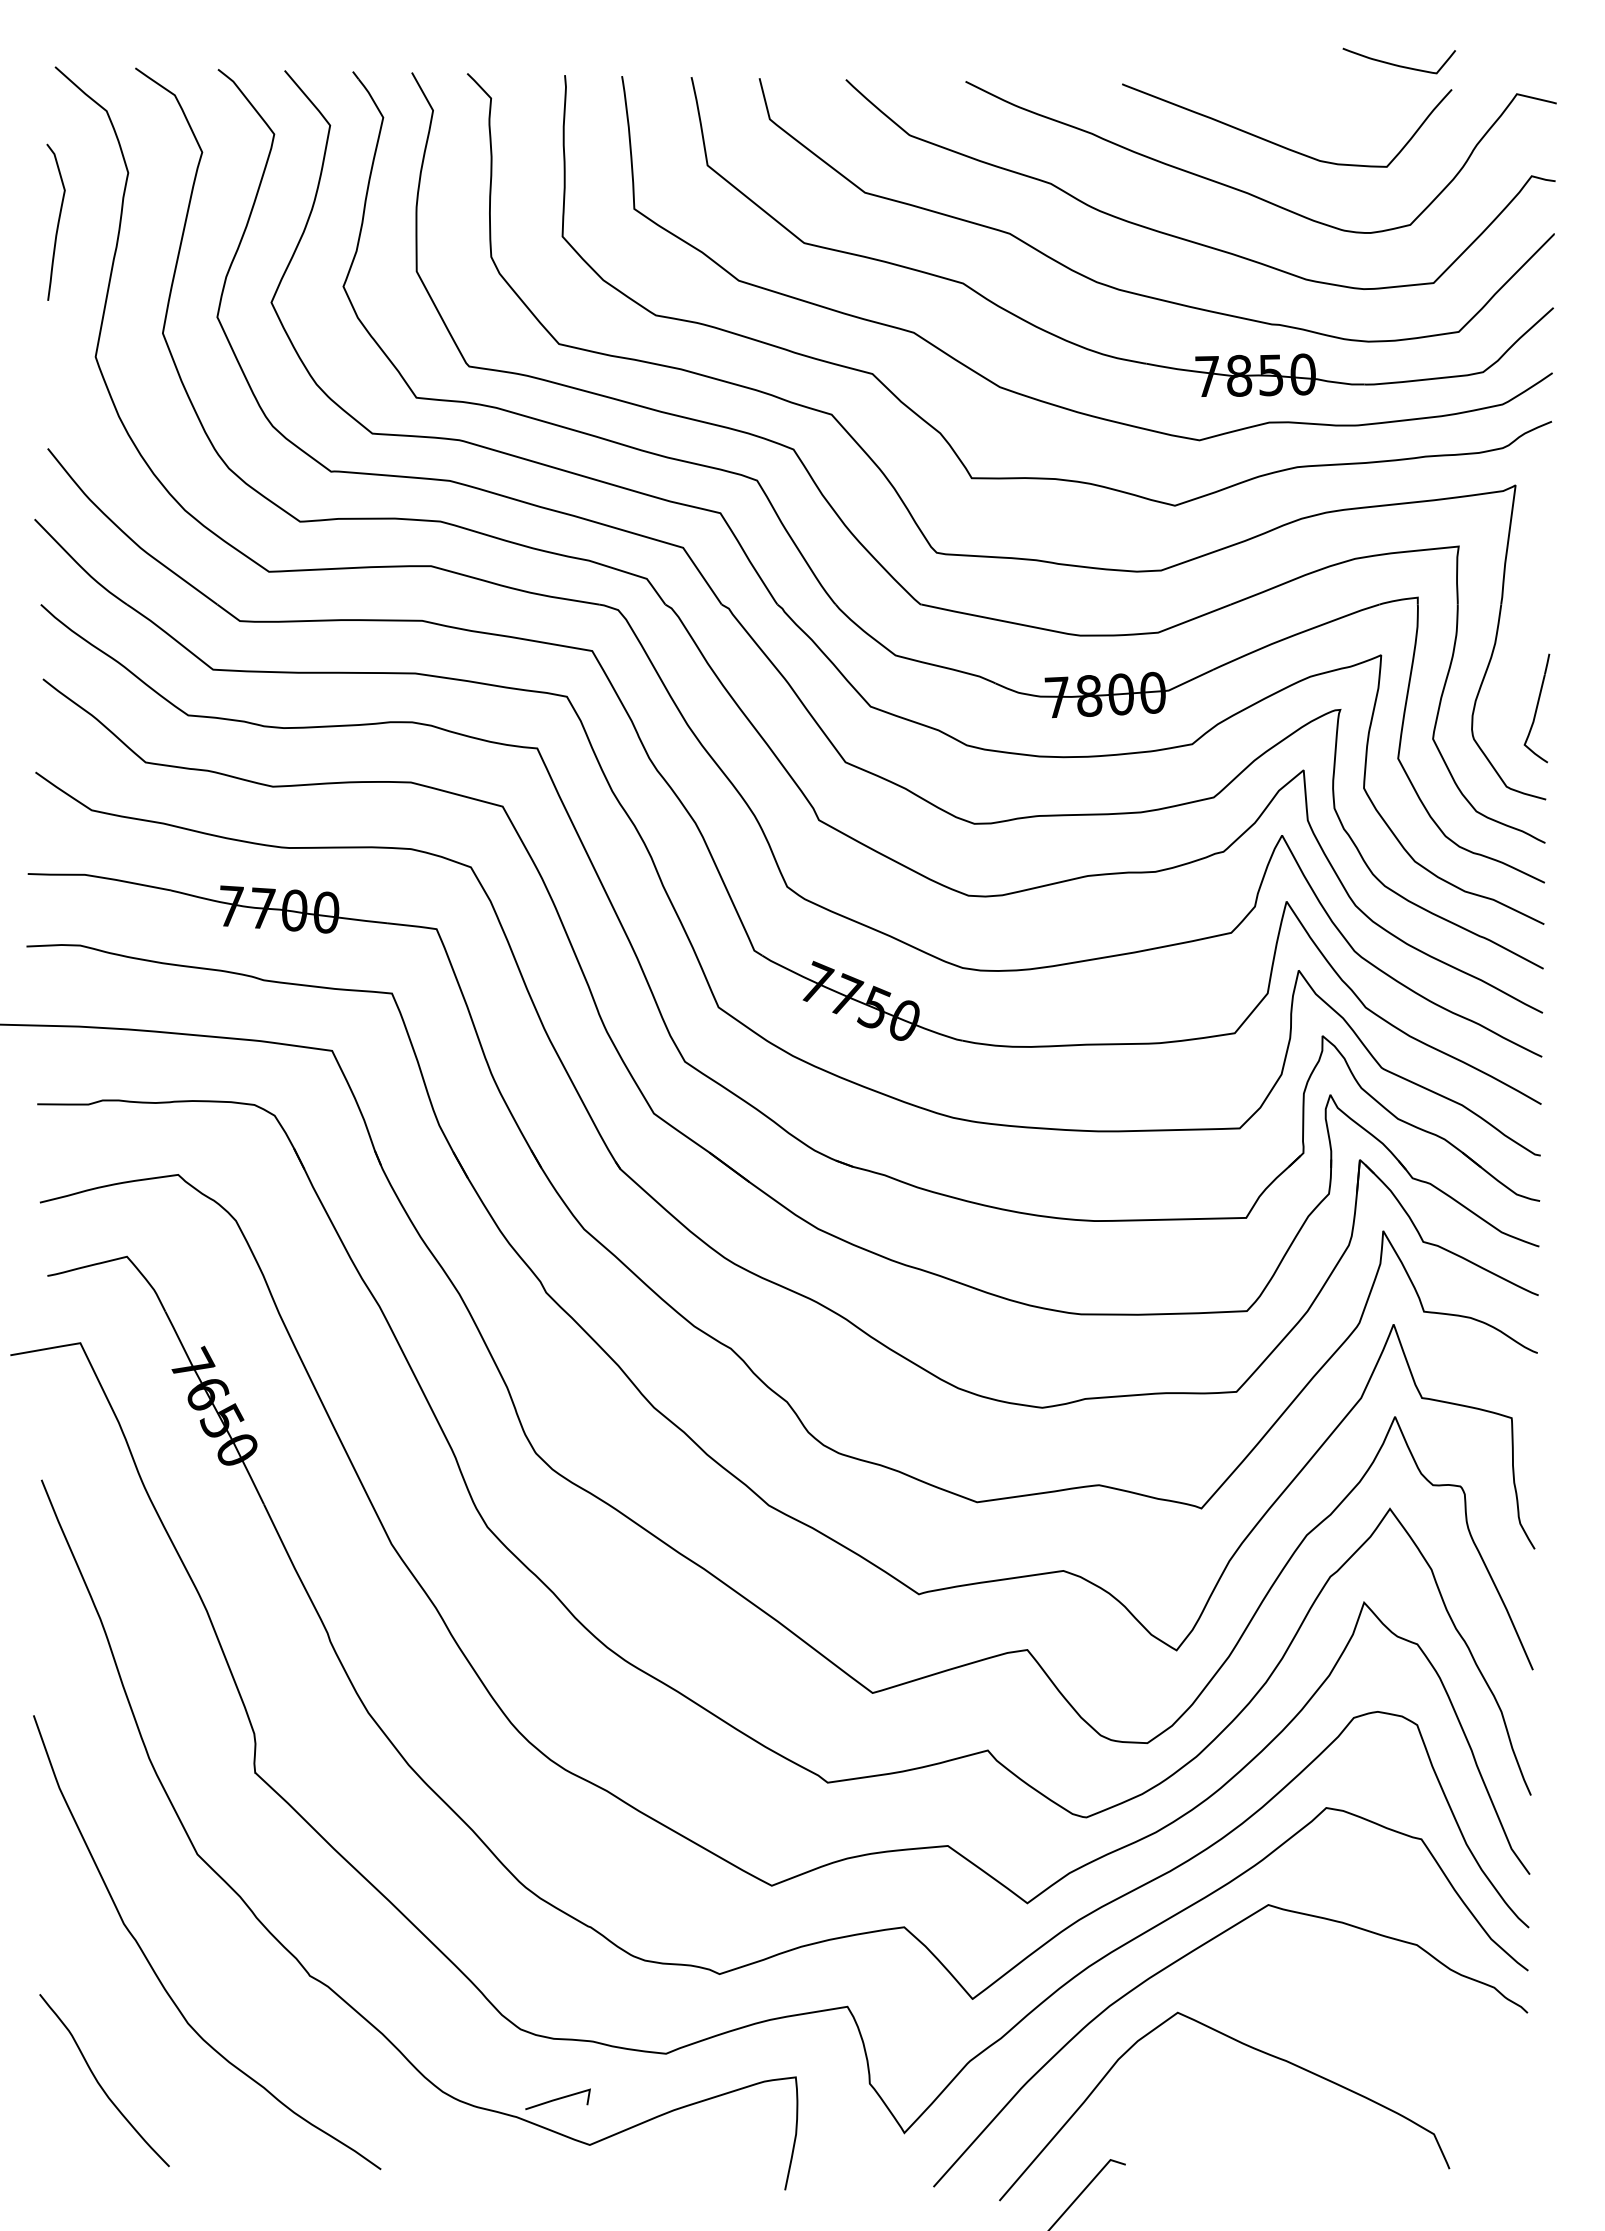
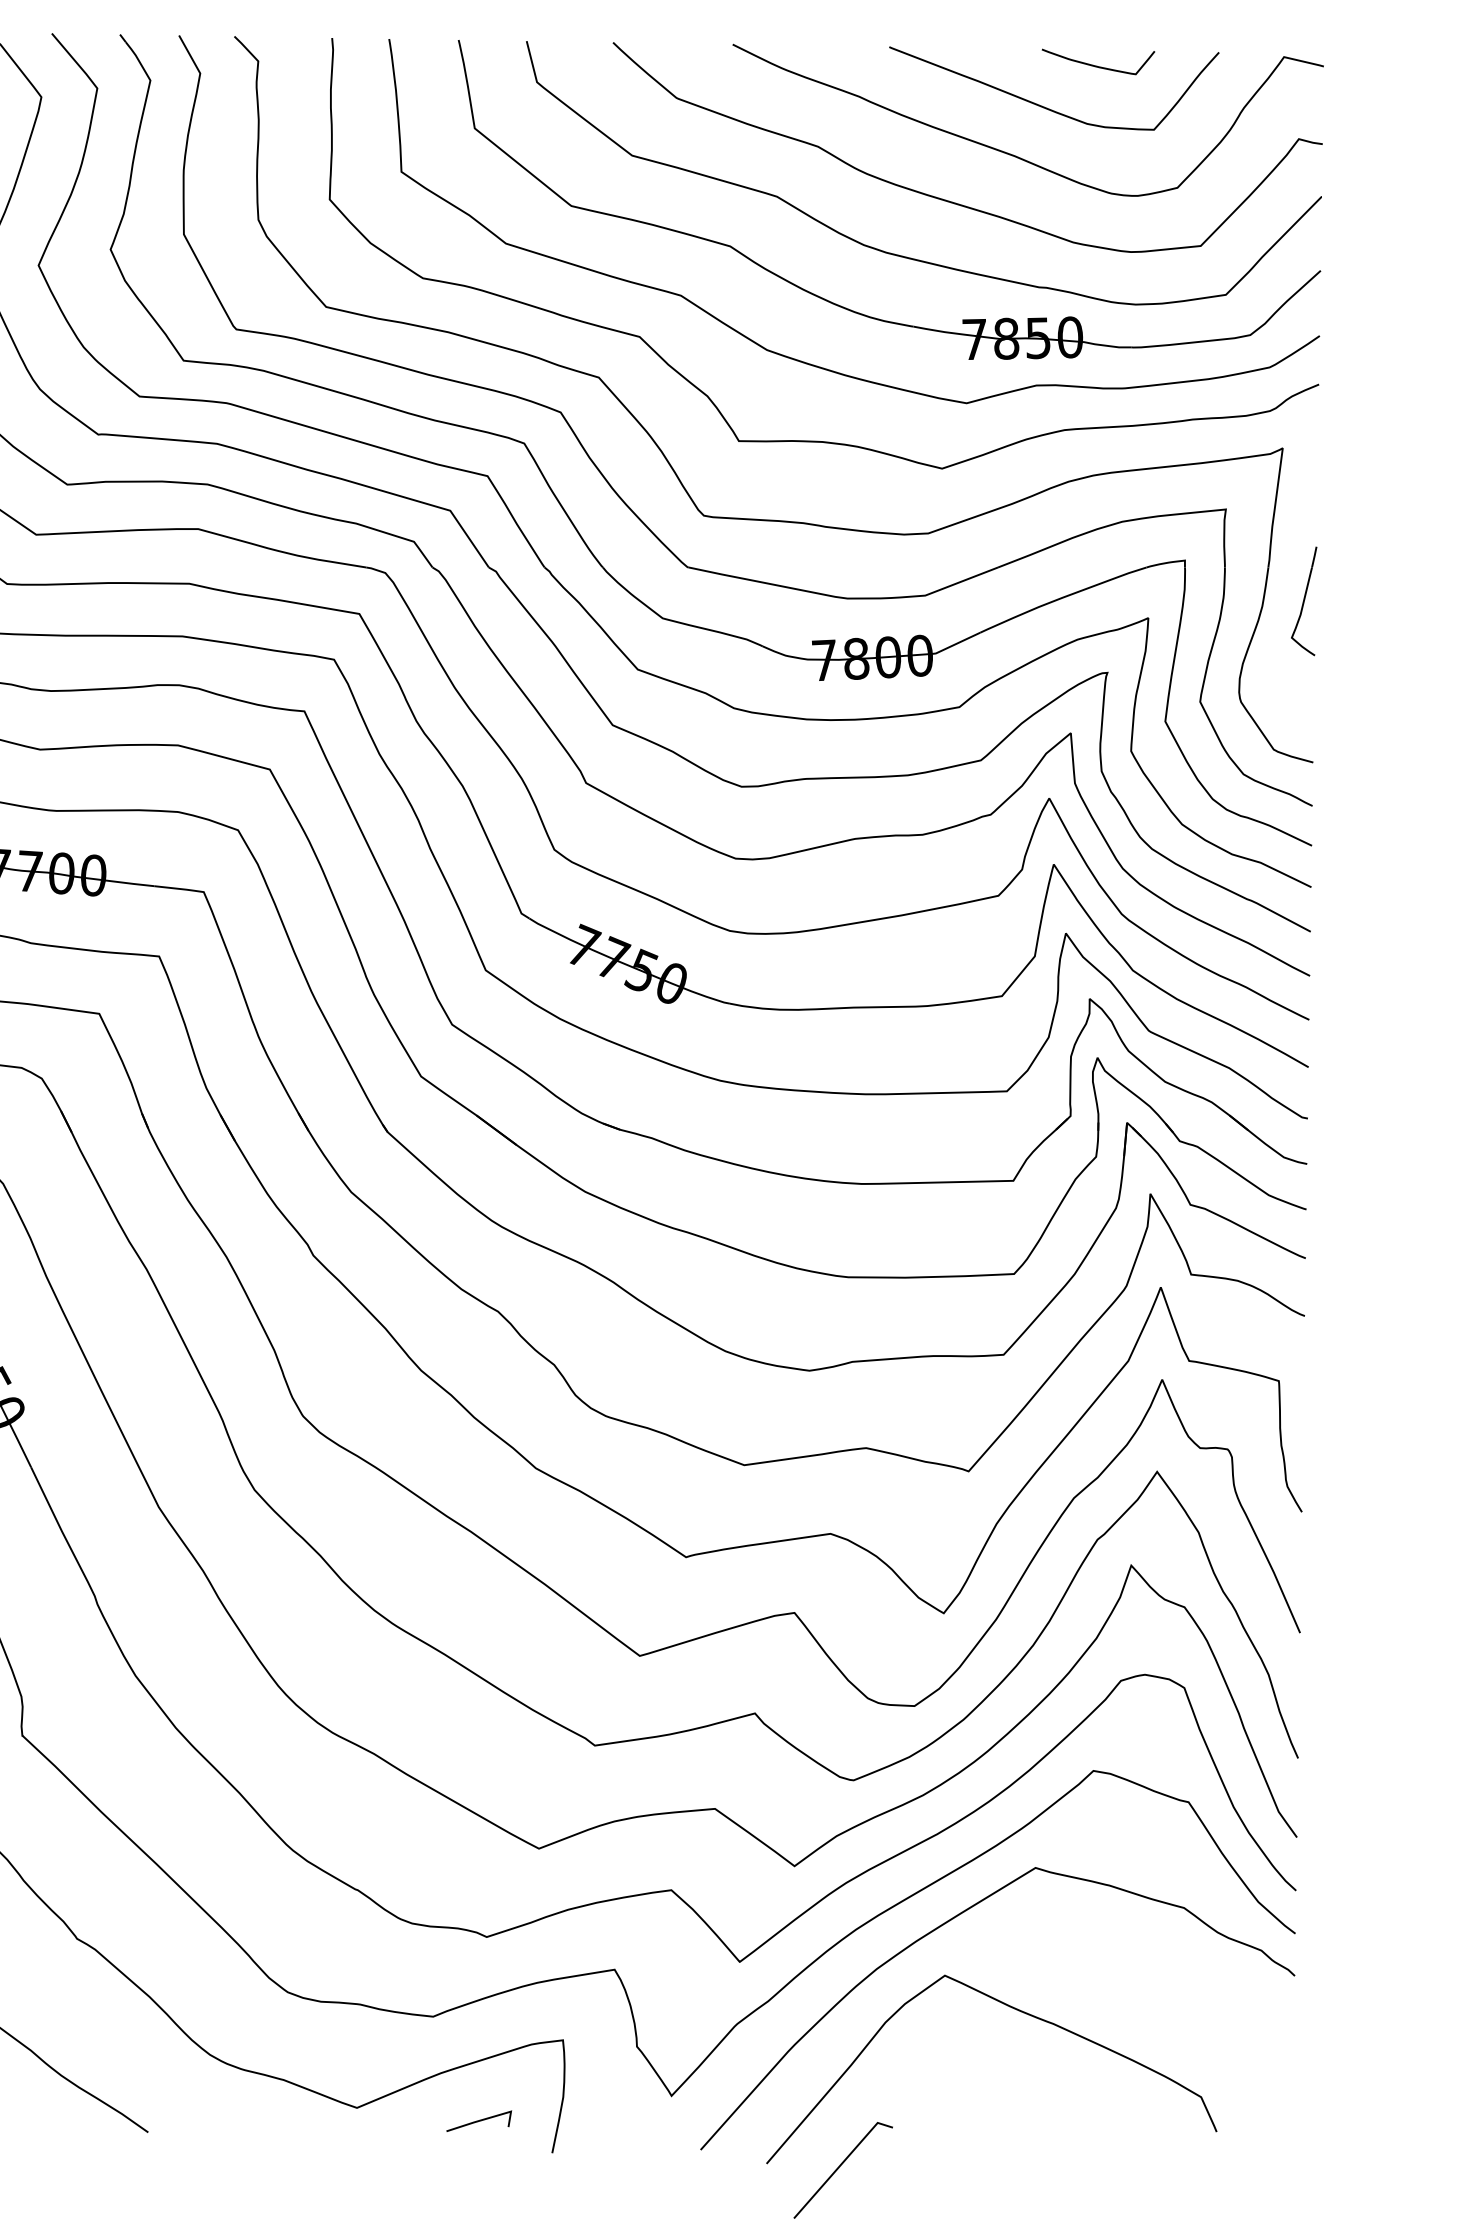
curve: (1397, 64) -> (1096, 65), moved
part: (1536, 708) -> (1303, 601), moved
line: (557, 2099) -> (478, 2121), moved

